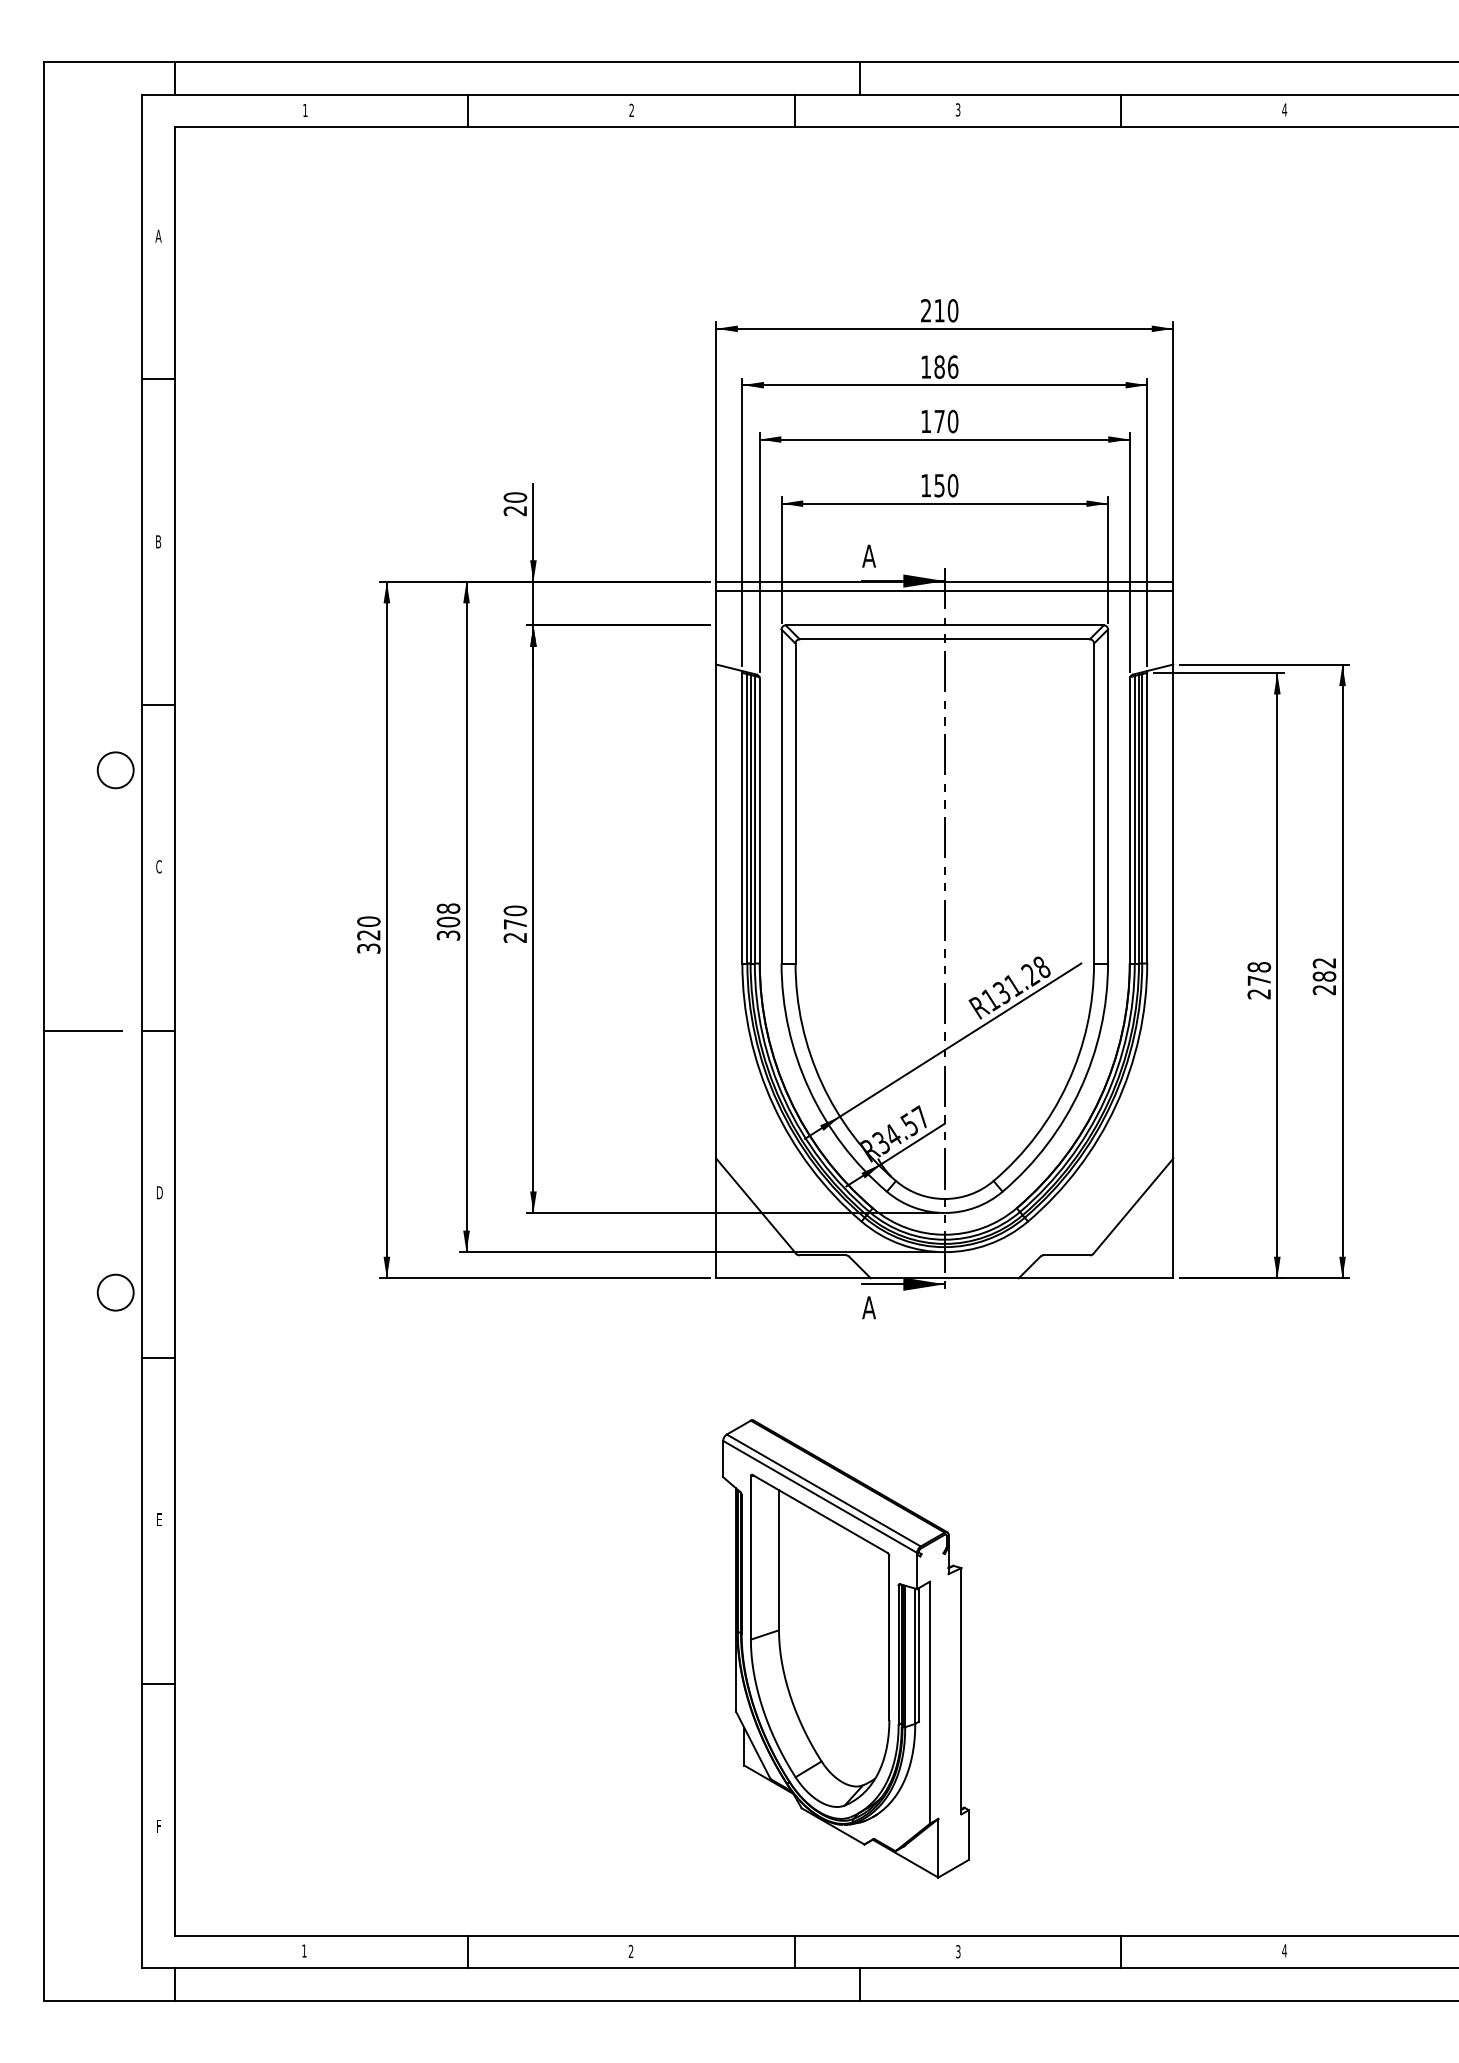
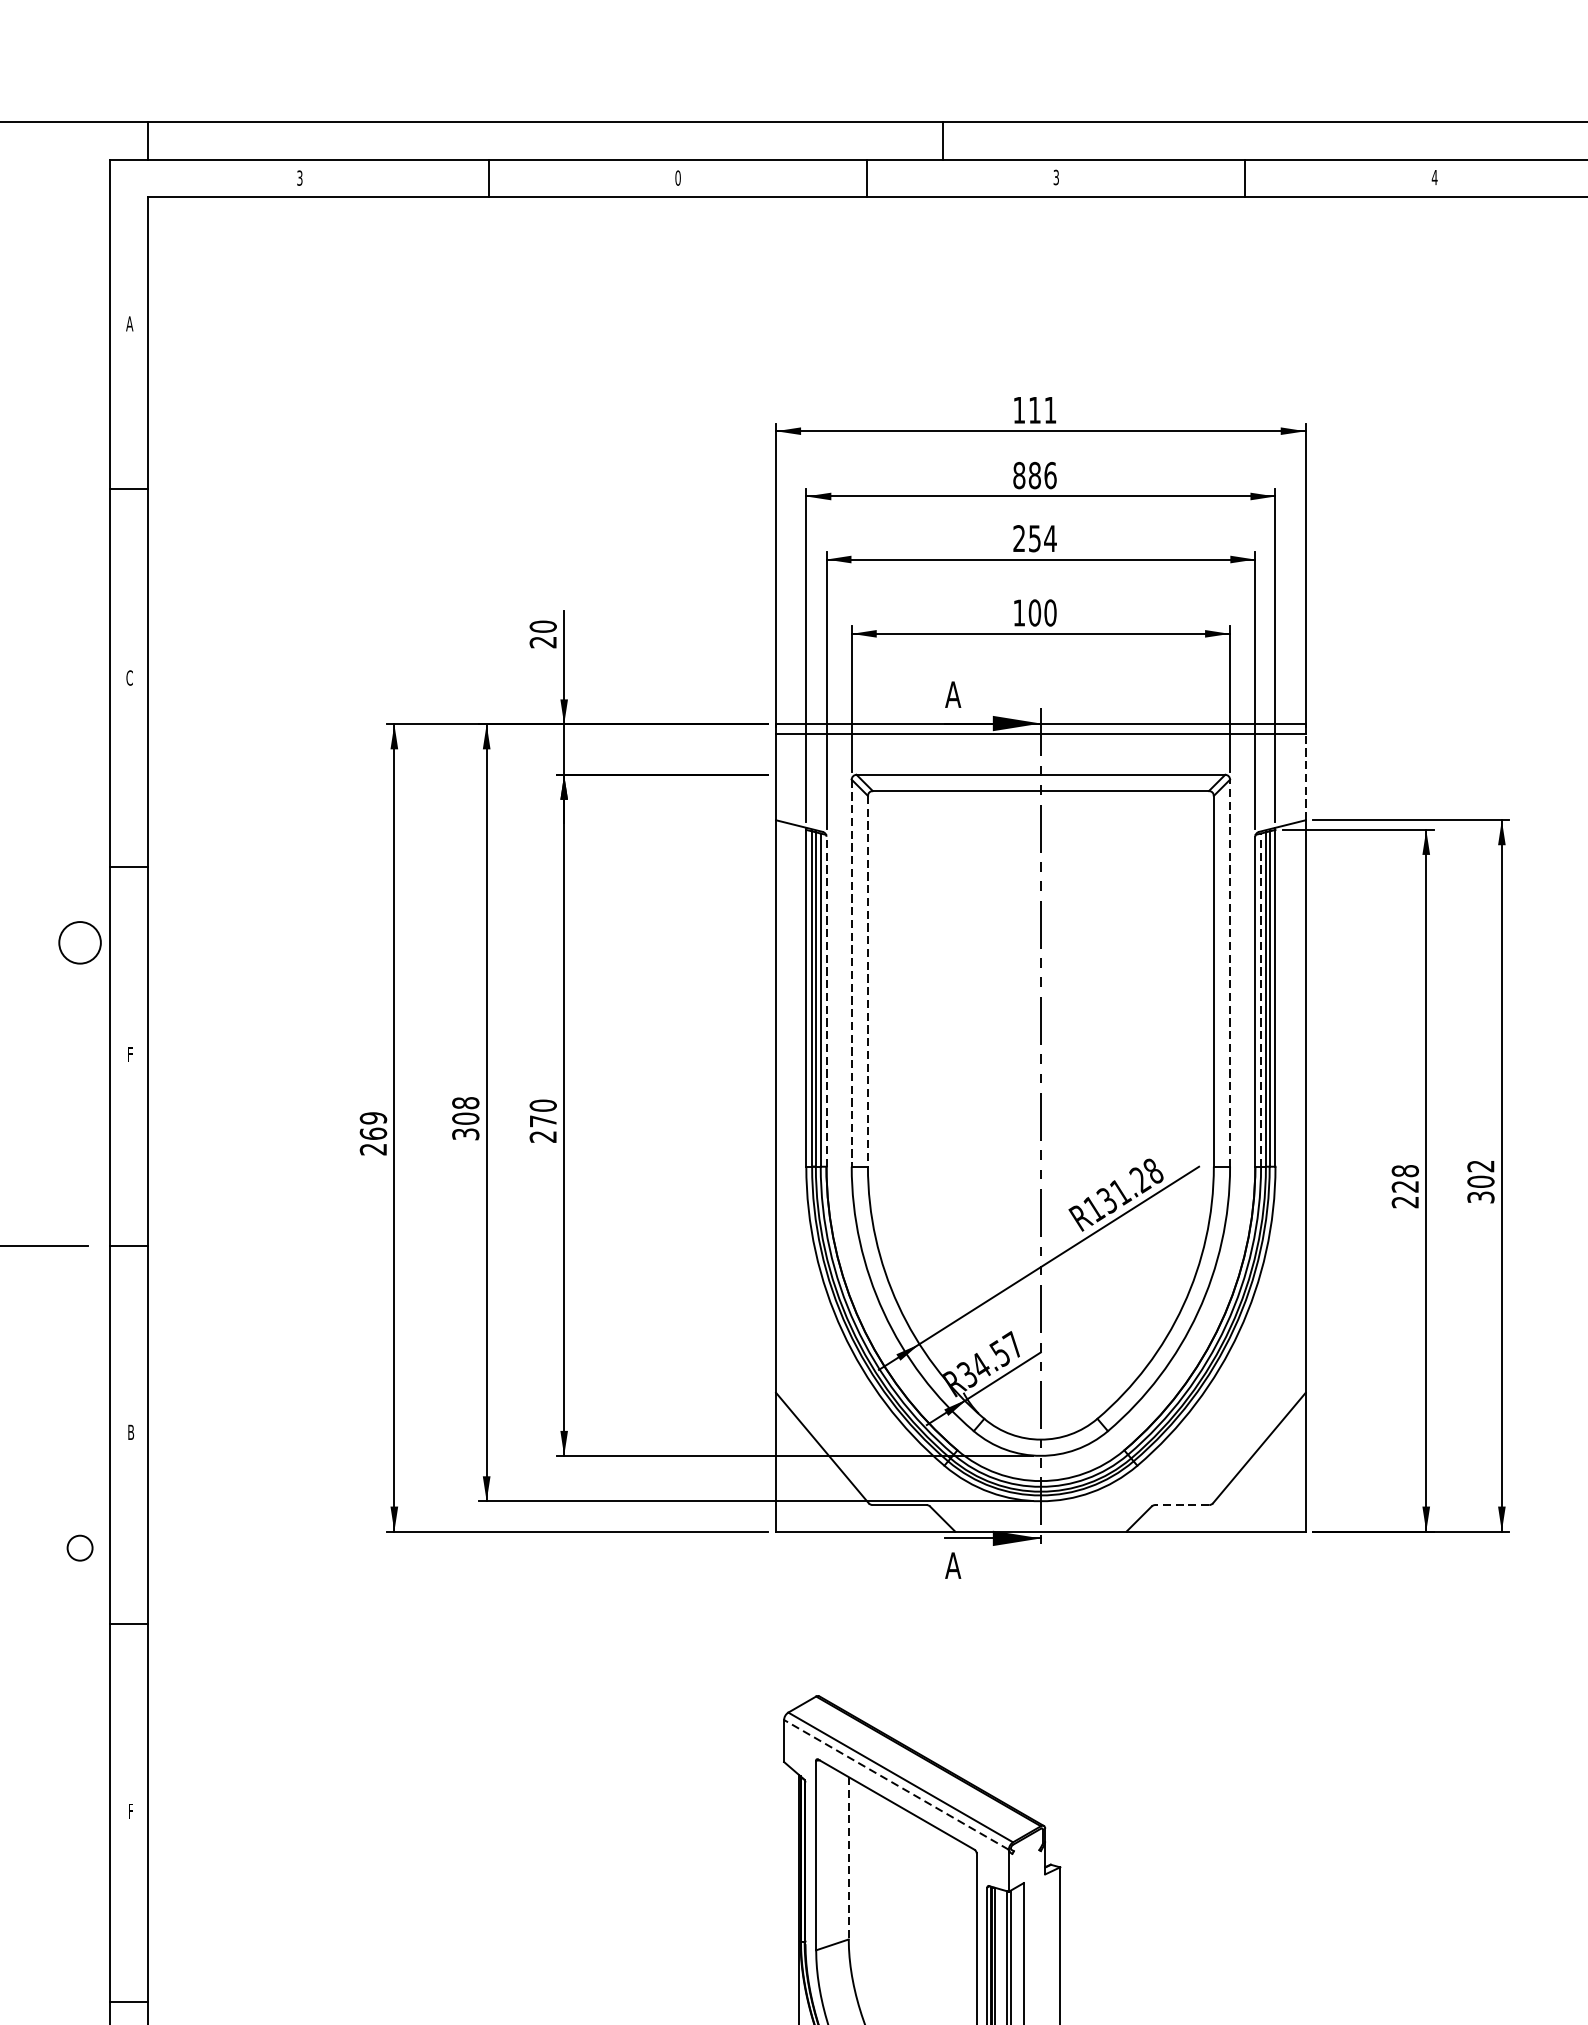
text: (305, 110) -> (300, 178), 1 -> 3
text: (631, 110) -> (677, 178), 2 -> 0
text: (939, 310) -> (1034, 409), 210 -> 111
text: (926, 366) -> (1019, 474), 186 -> 886
text: (939, 421) -> (1034, 538), 170 -> 254
text: (939, 485) -> (1034, 612), 150 -> 100
text: (158, 541) -> (129, 677), B -> C
line: (1173, 627) -> (1305, 777), solid -> dashed
line: (781, 796) -> (851, 973), solid -> dashed
line: (1108, 796) -> (1230, 973), solid -> dashed
line: (795, 803) -> (867, 981), solid -> dashed
line: (1134, 819) -> (1260, 999), solid -> dashed
line: (759, 820) -> (826, 1000), solid -> dashed
text: (158, 866) -> (129, 1054), C -> F
text: (368, 934) -> (373, 1133), 320 -> 269
text: (1258, 980) -> (1404, 1186), 278 -> 228
text: (1324, 983) -> (1480, 1189), 282 -> 302
text: (159, 1192) -> (130, 1432), D -> B
line: (1066, 1255) -> (1181, 1505), solid -> dashed
circle: (115, 1292) -> (79, 1547), size x0.6
line: (820, 1496) -> (896, 1784), solid -> dashed
text: (159, 1519) -> (130, 1811), E -> F
line: (778, 1560) -> (848, 1858), solid -> dashed

